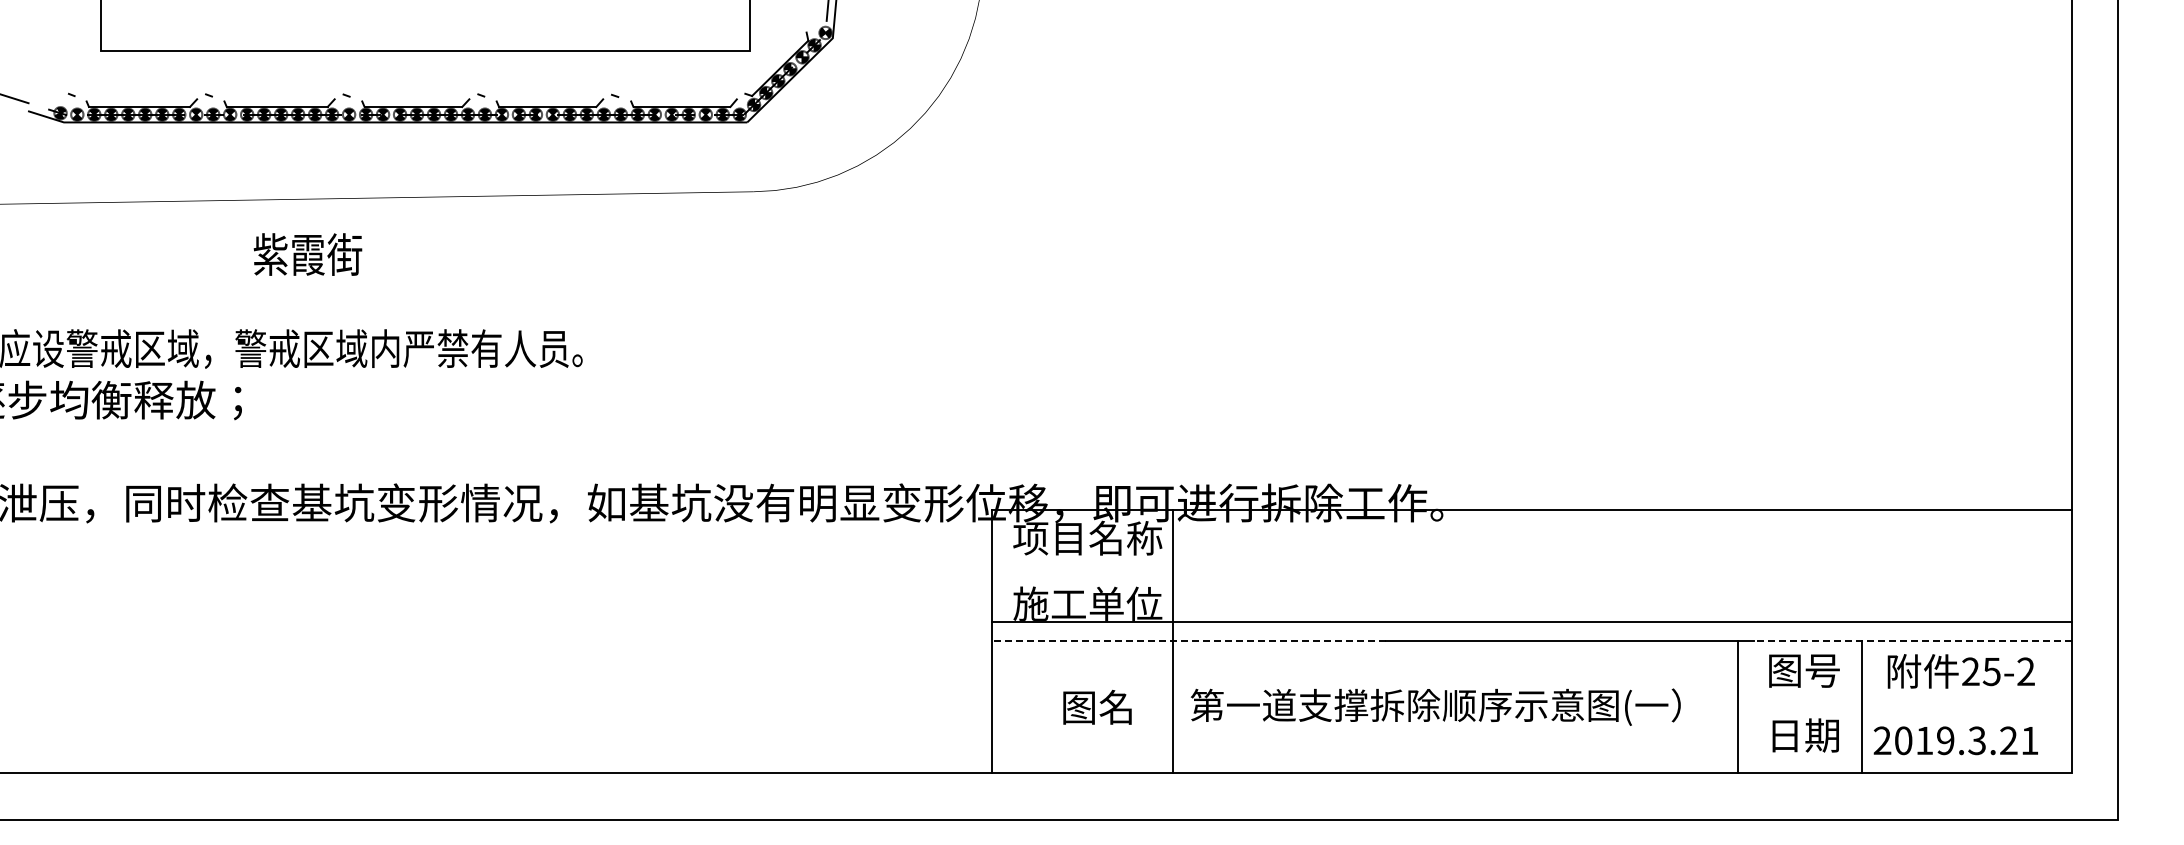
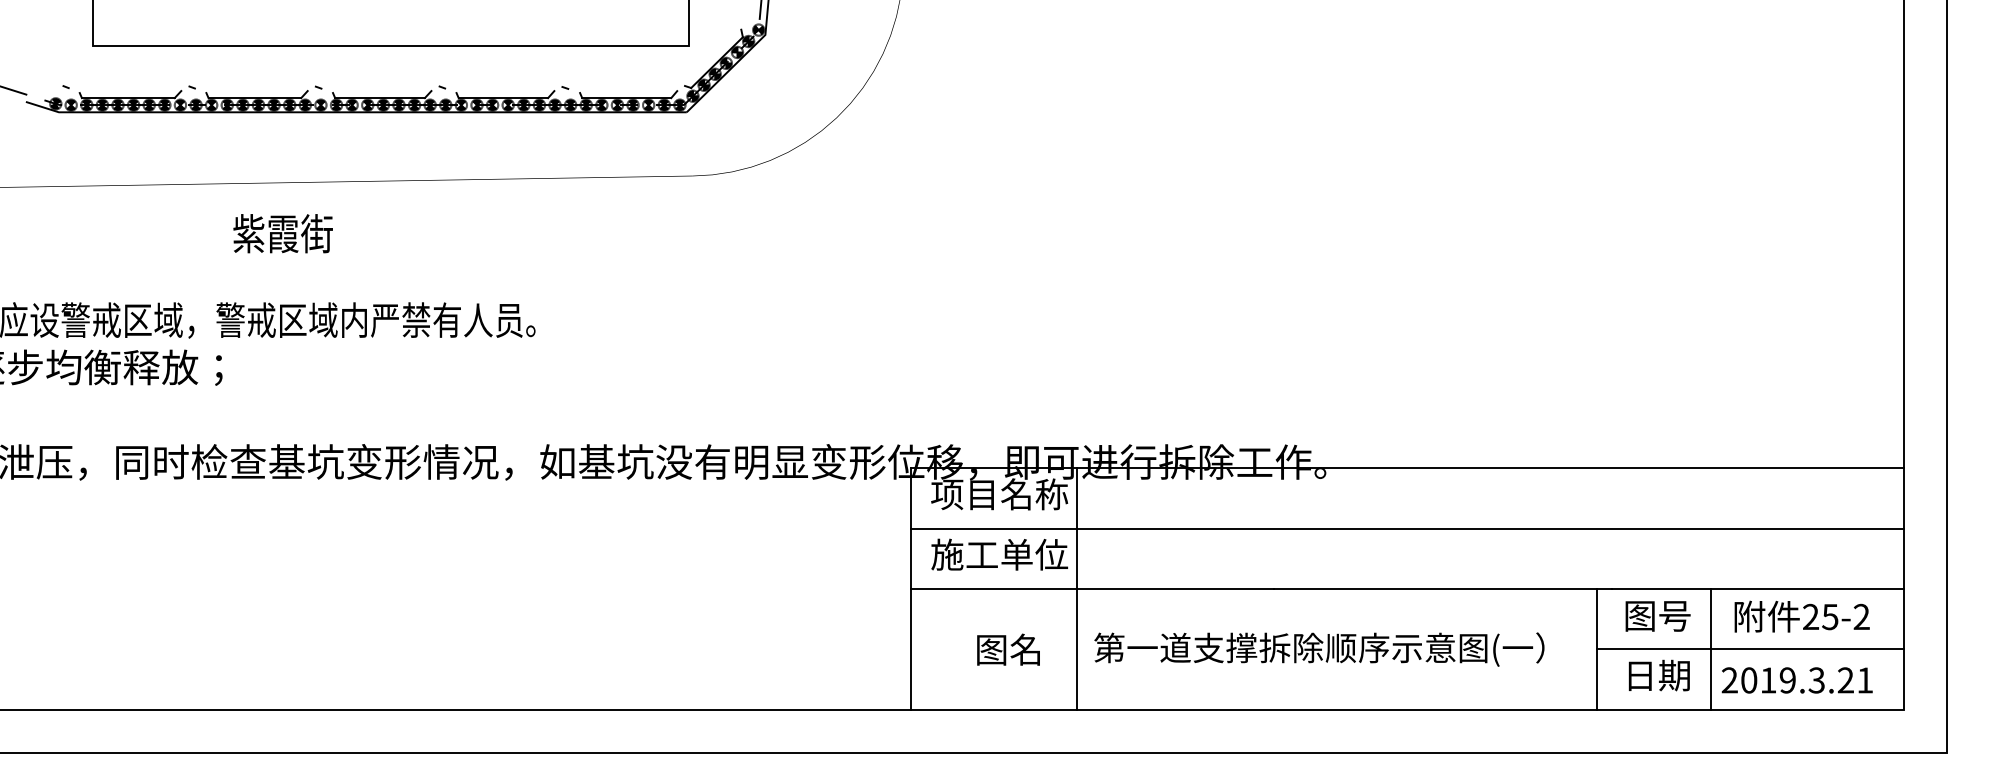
line: (1531, 621) -> (1407, 528), moved
line: (1188, 641) -> (1092, 589), dashed -> solid
line: (1912, 641) -> (1757, 589), dashed -> solid
line: (1905, 706) -> (1750, 648), added

